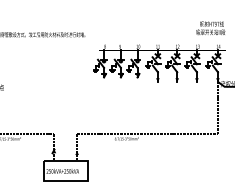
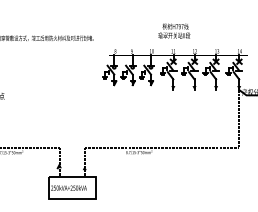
text: (210, 27) -> (174, 30), moved

